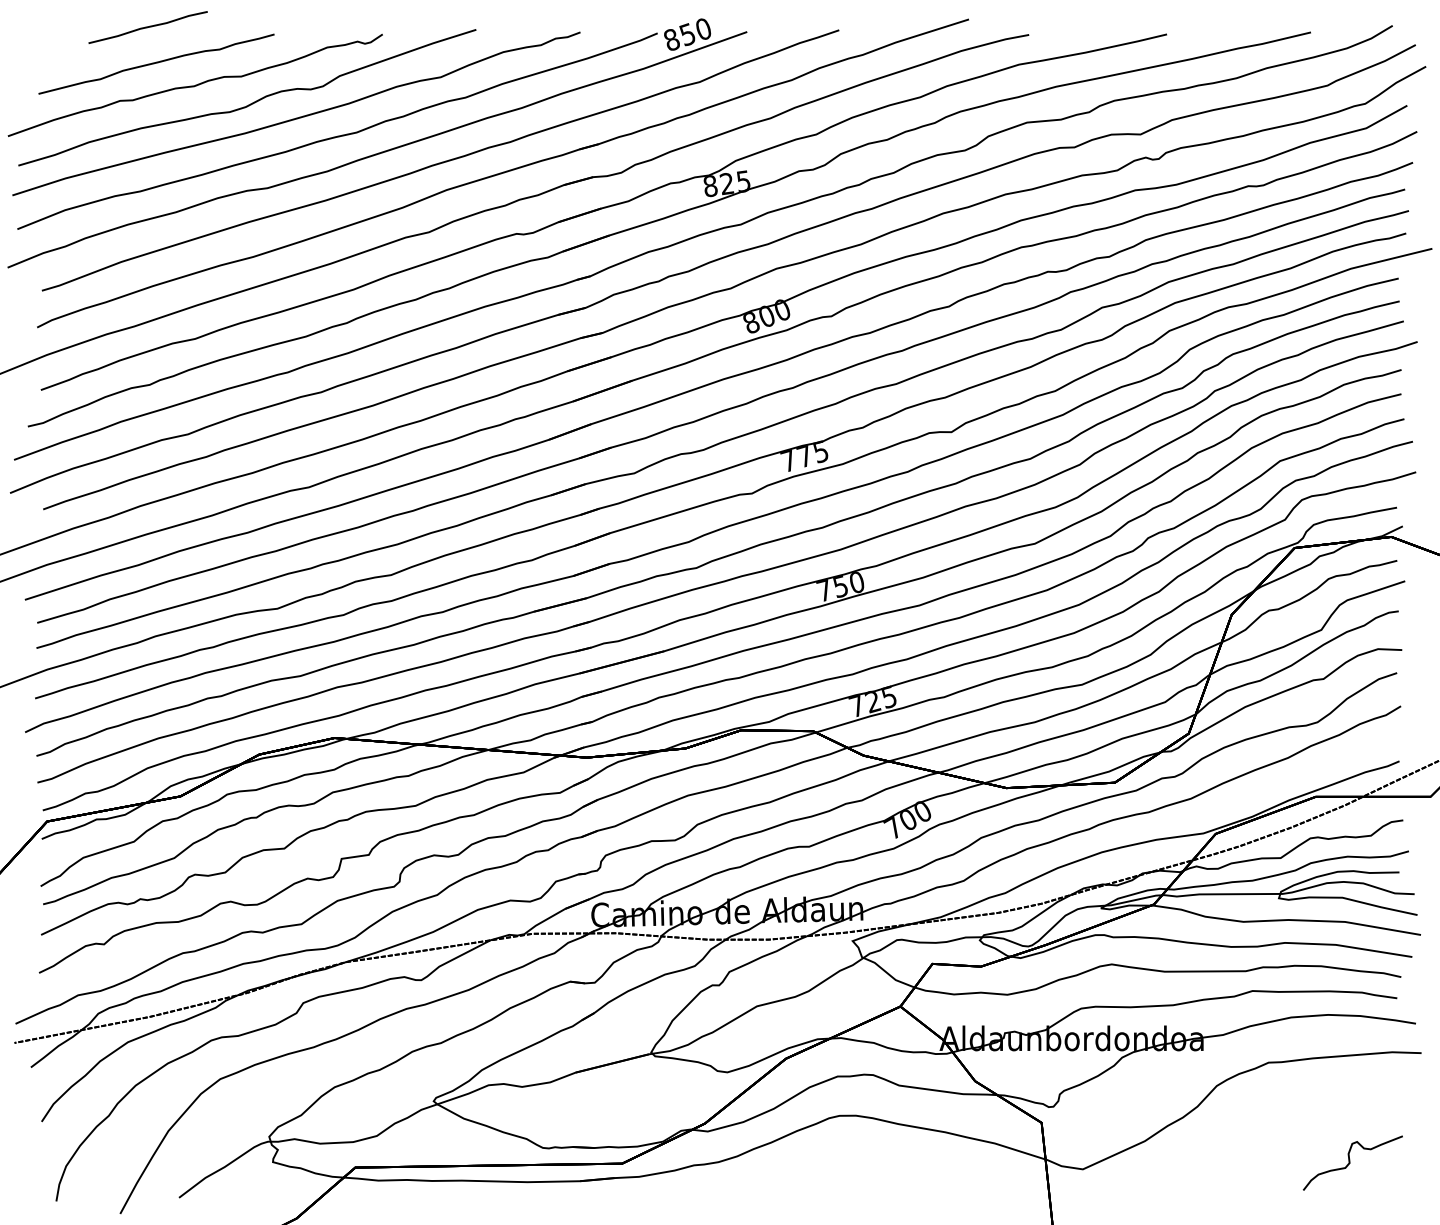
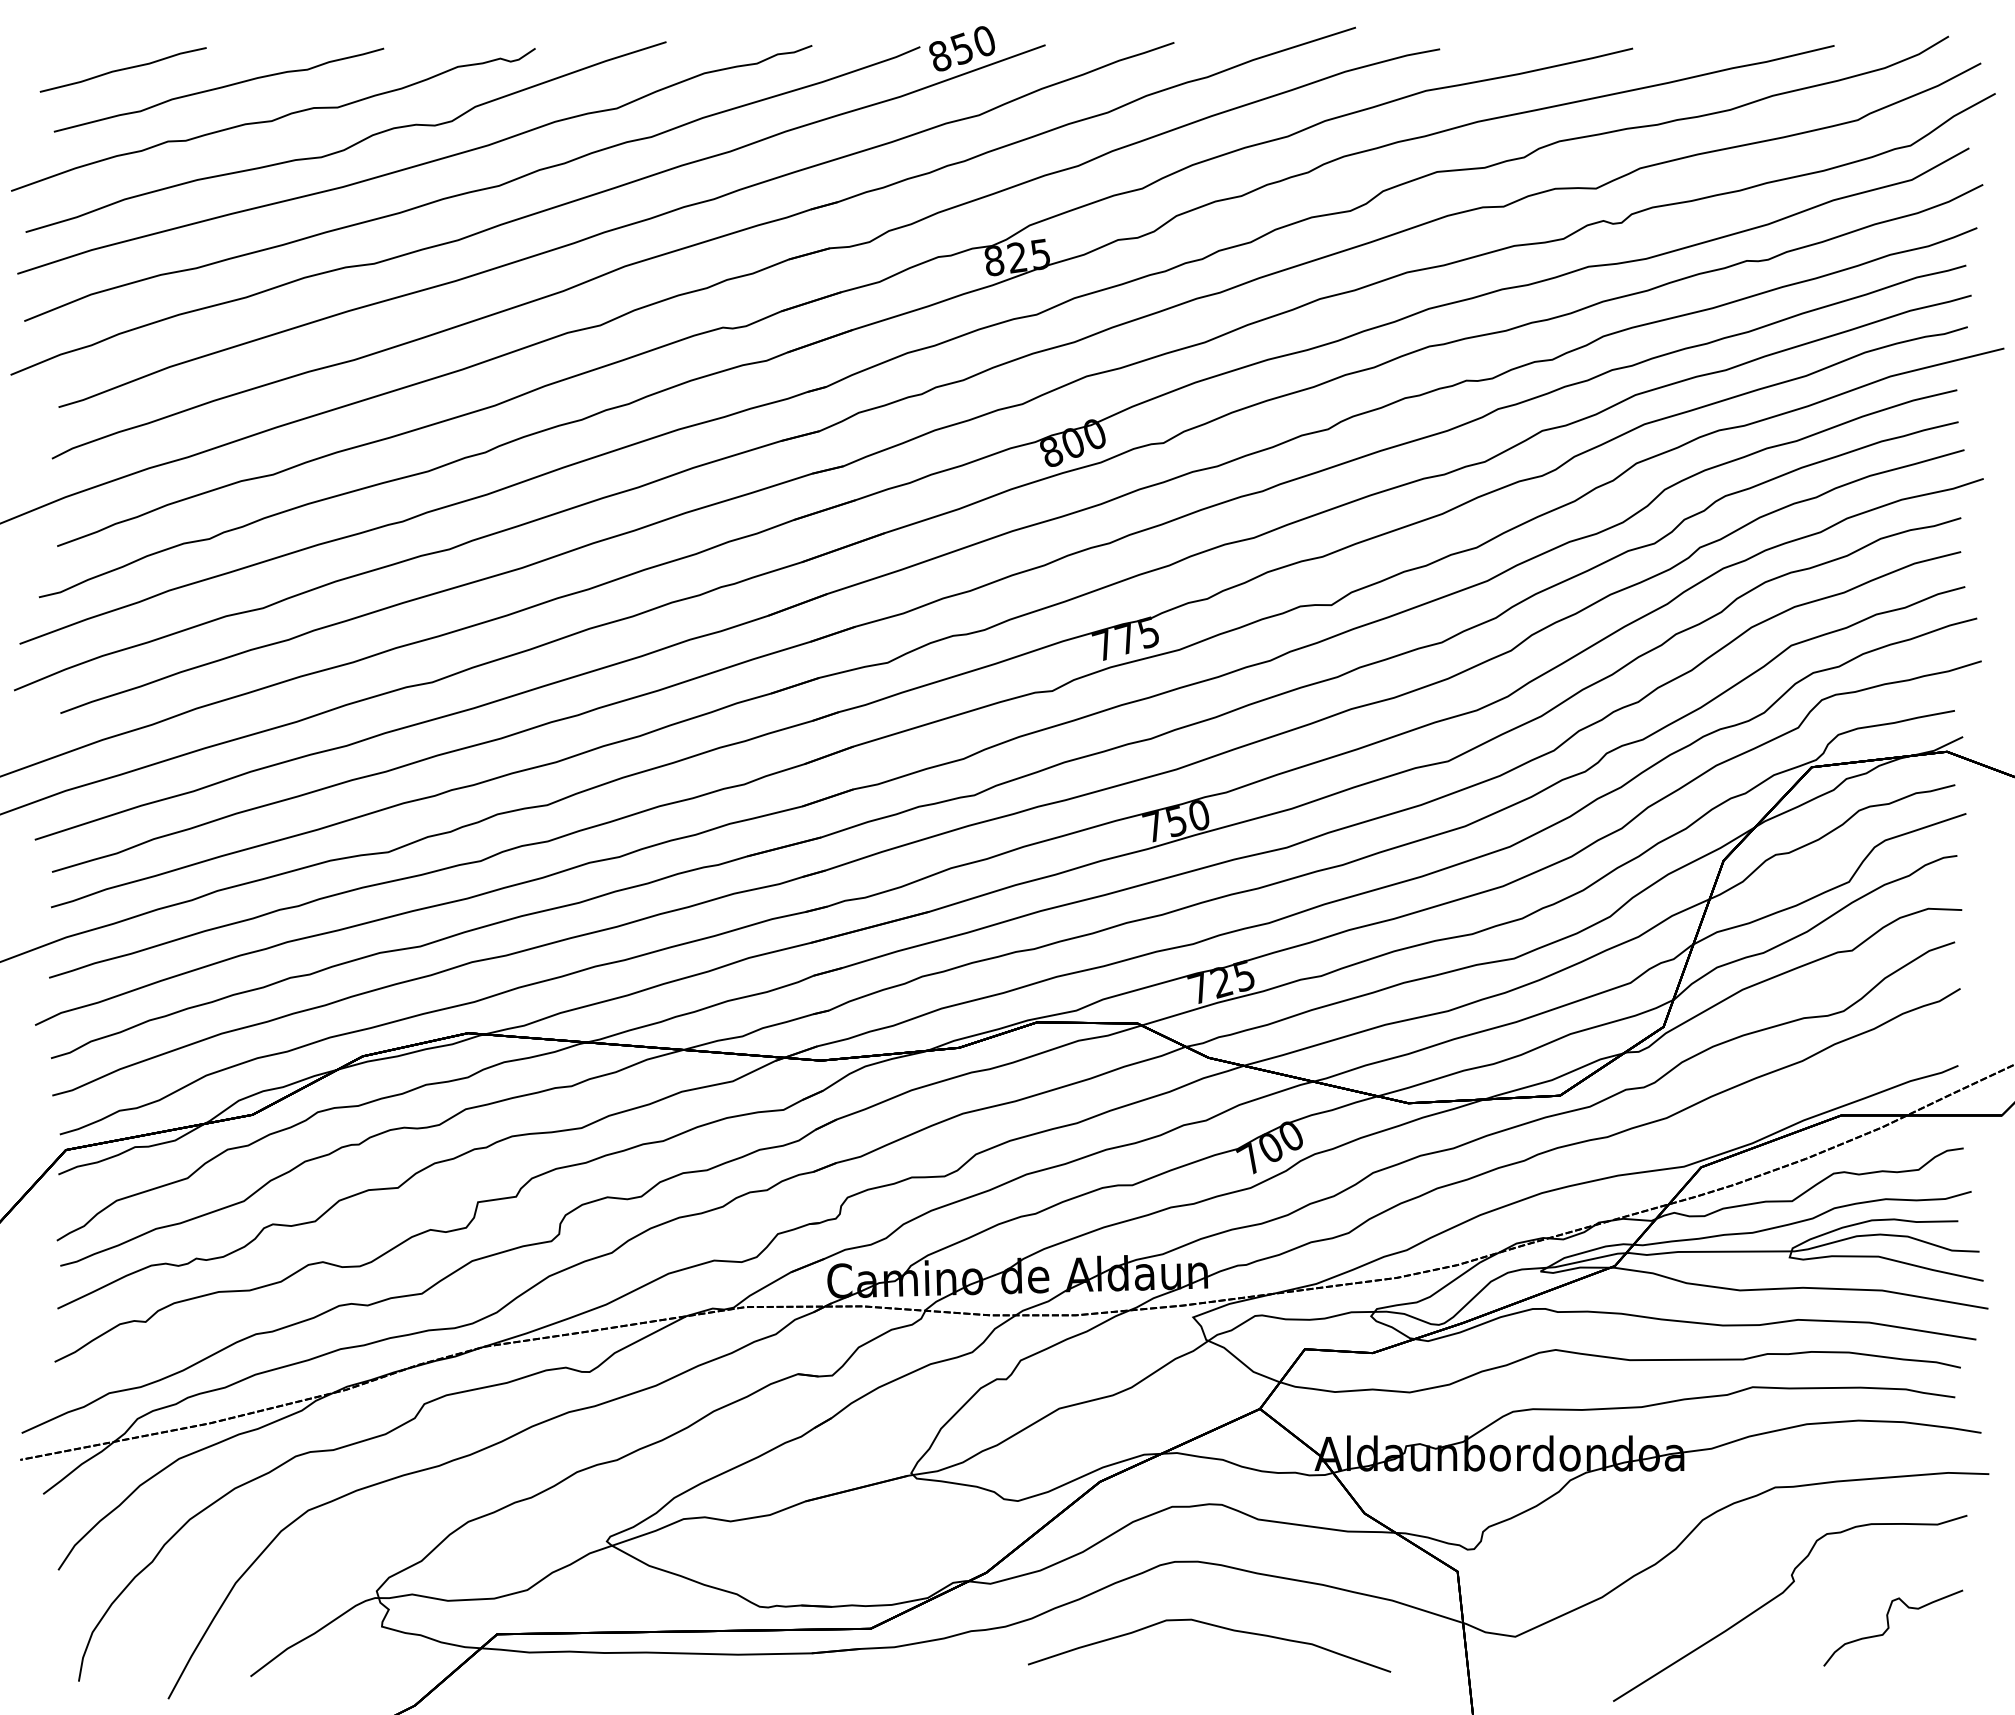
curve: (147, 27) -> (122, 69), moved
curve: (1273, 1139) -> (1782, 1594), added
curve: (867, 1162) -> (1213, 1626), added

